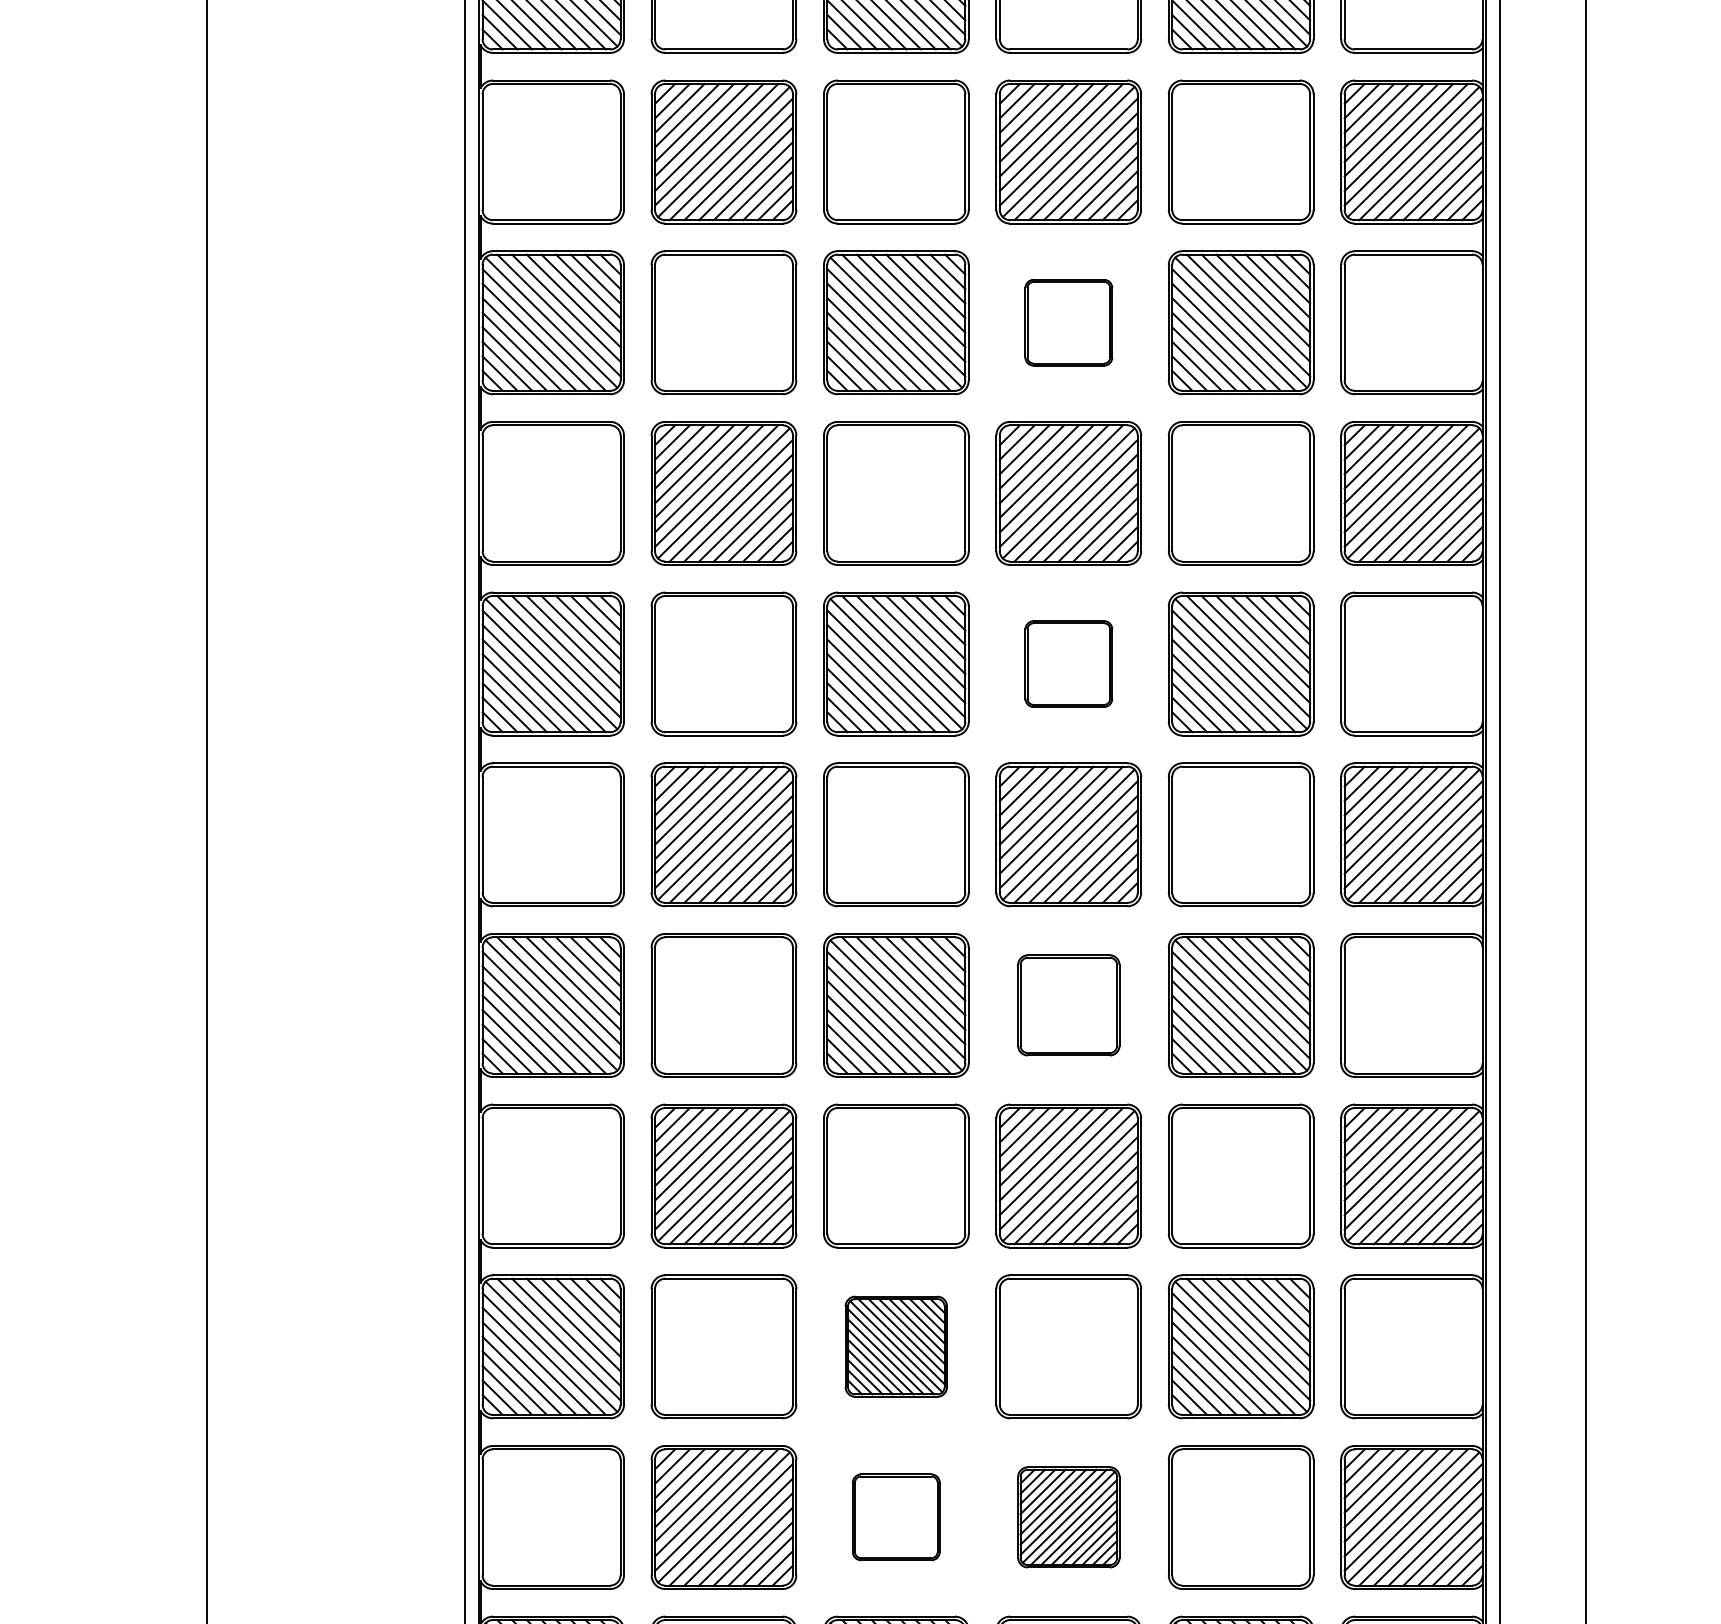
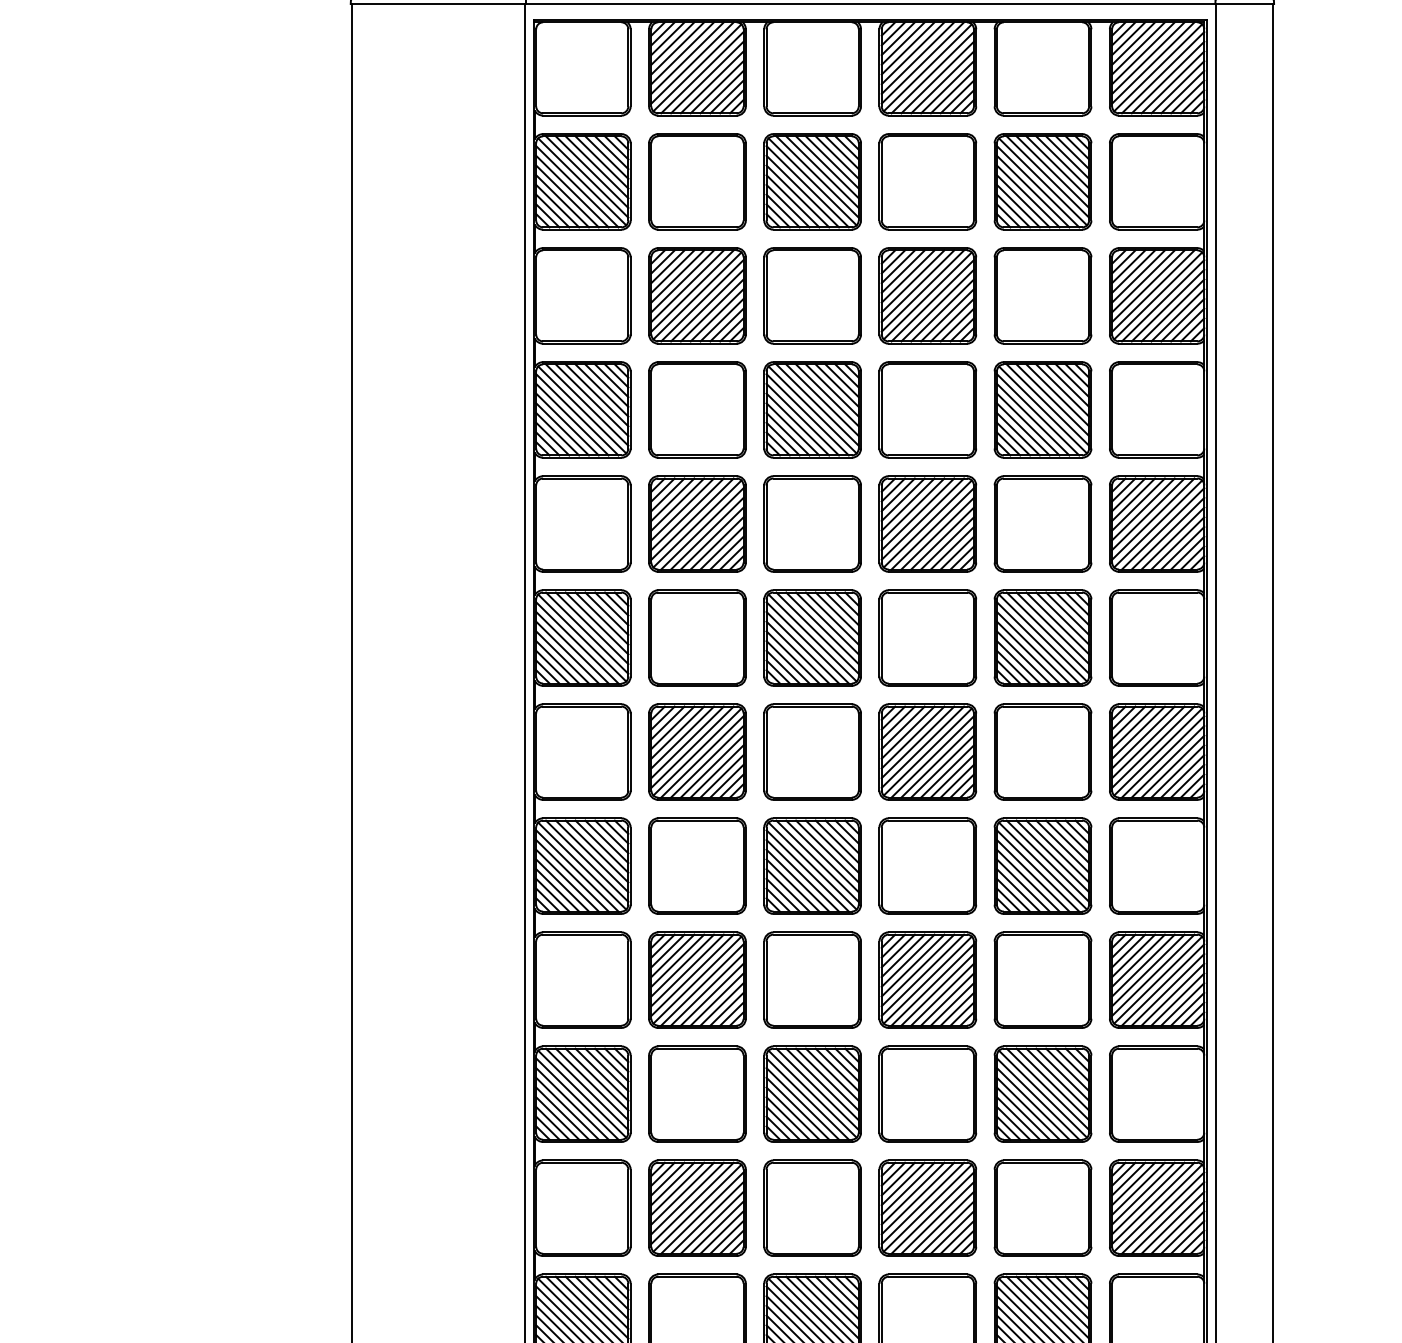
part: (1068, 322) -> (927, 409), size x1.67
part: (1068, 663) -> (927, 637), size x1.67
part: (1068, 1004) -> (927, 865), size x1.43
part: (896, 1345) -> (812, 1093), size x1.43
part: (896, 1516) -> (812, 1207), size x1.67
part: (1068, 1516) -> (927, 1207), size x1.43

